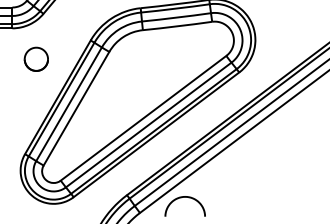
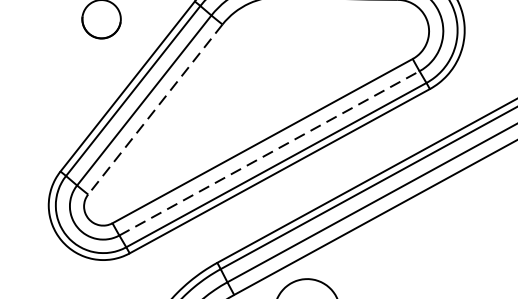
line: (76, 108) -> (155, 109), solid -> dashed
line: (148, 125) -> (268, 154), solid -> dashed

